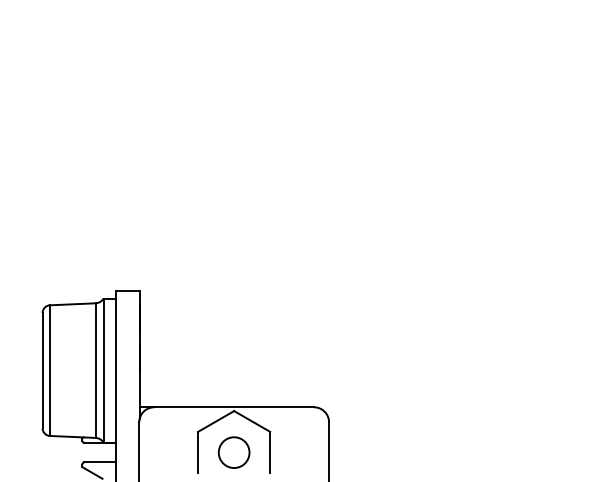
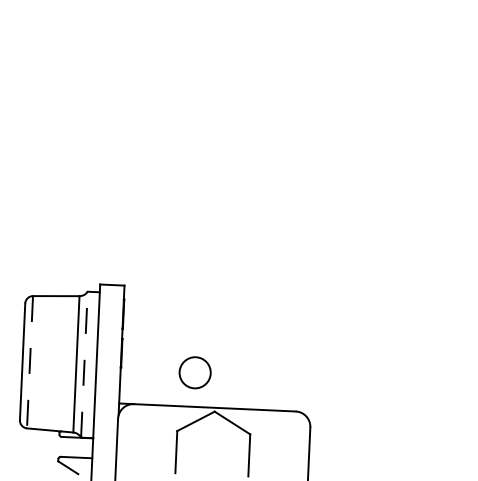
line: (103, 370) -> (84, 364), solid -> dashed
line: (49, 371) -> (29, 363), solid -> dashed
circle: (233, 452) -> (194, 372), moved

